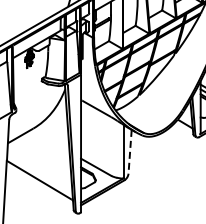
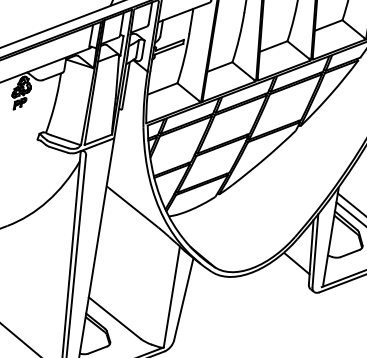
line: (130, 151) -> (184, 298), dashed -> solid

